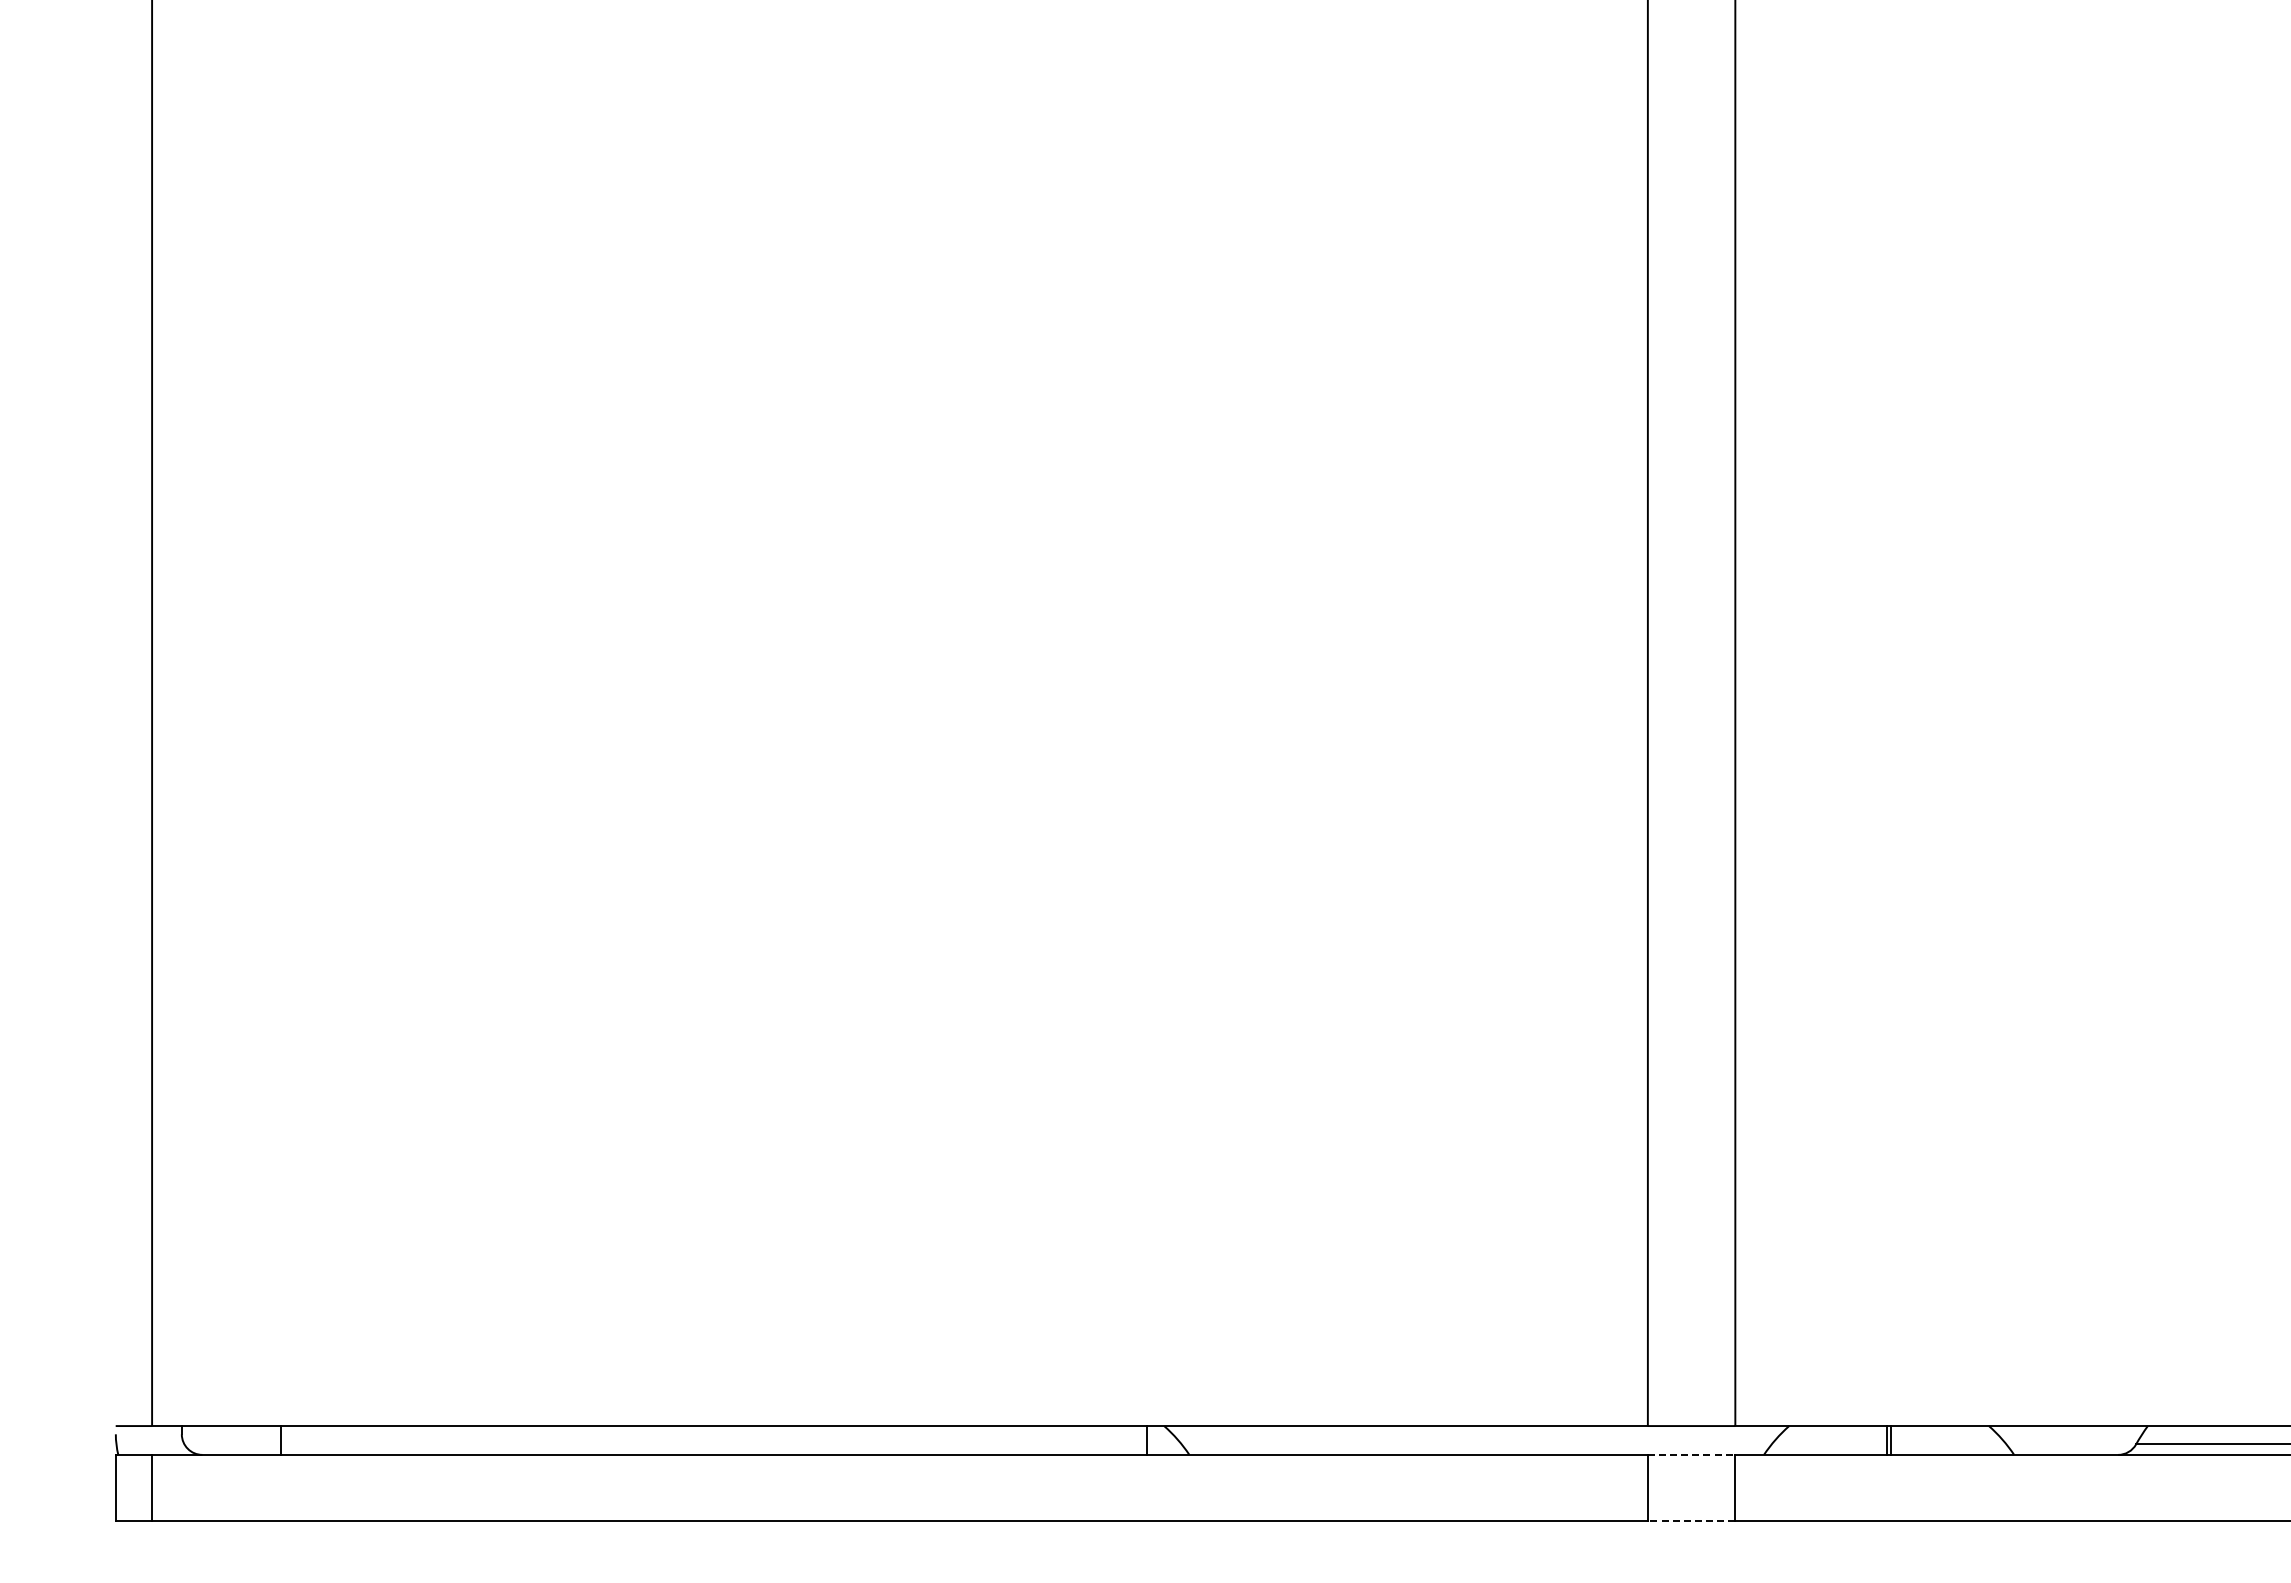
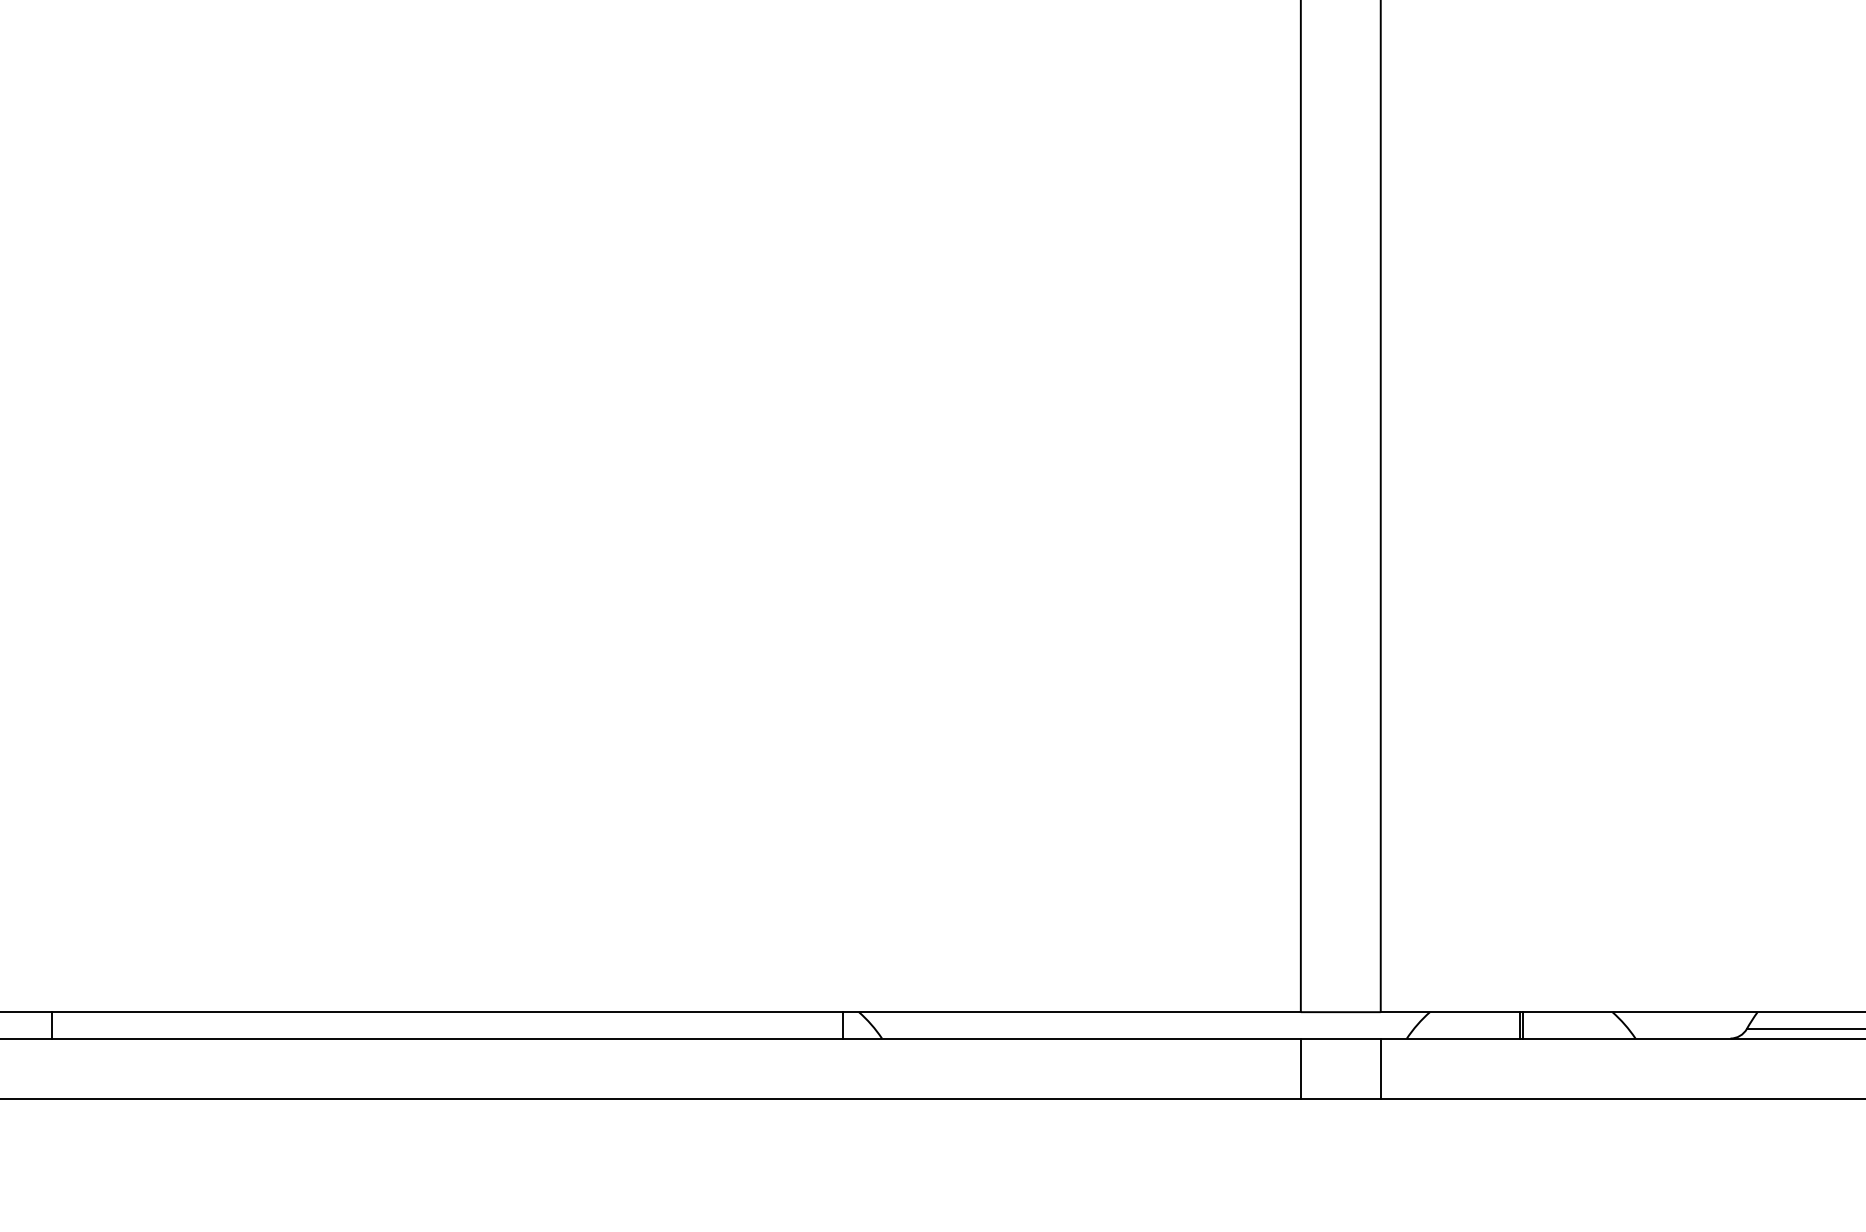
line: (1691, 1454) -> (1340, 1038), dashed -> solid
line: (1691, 1520) -> (1340, 1098), dashed -> solid

